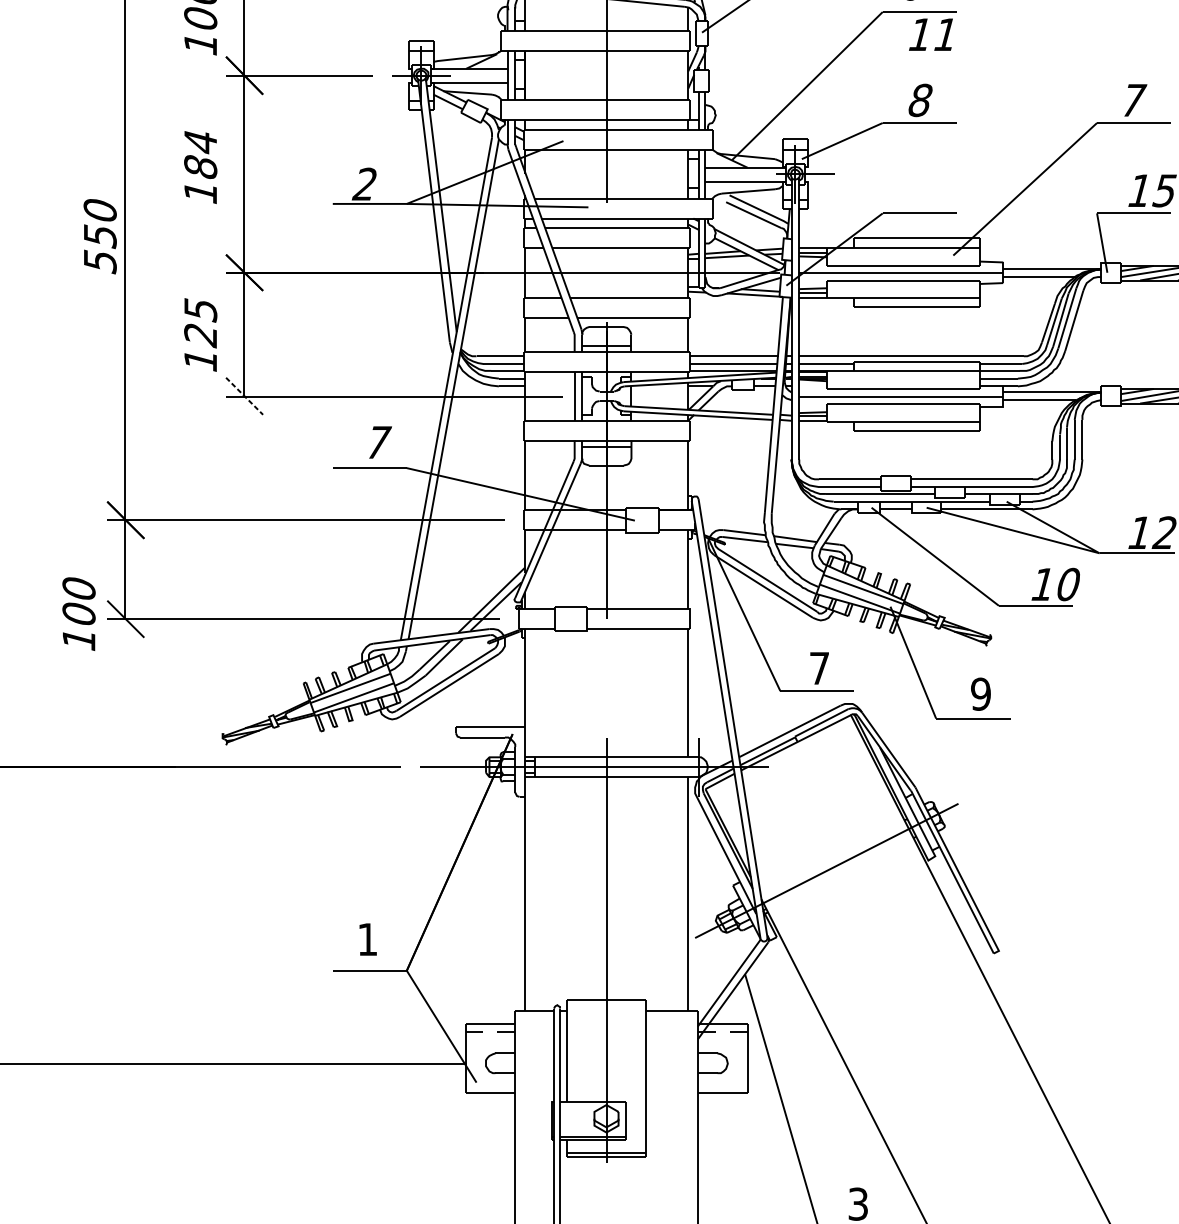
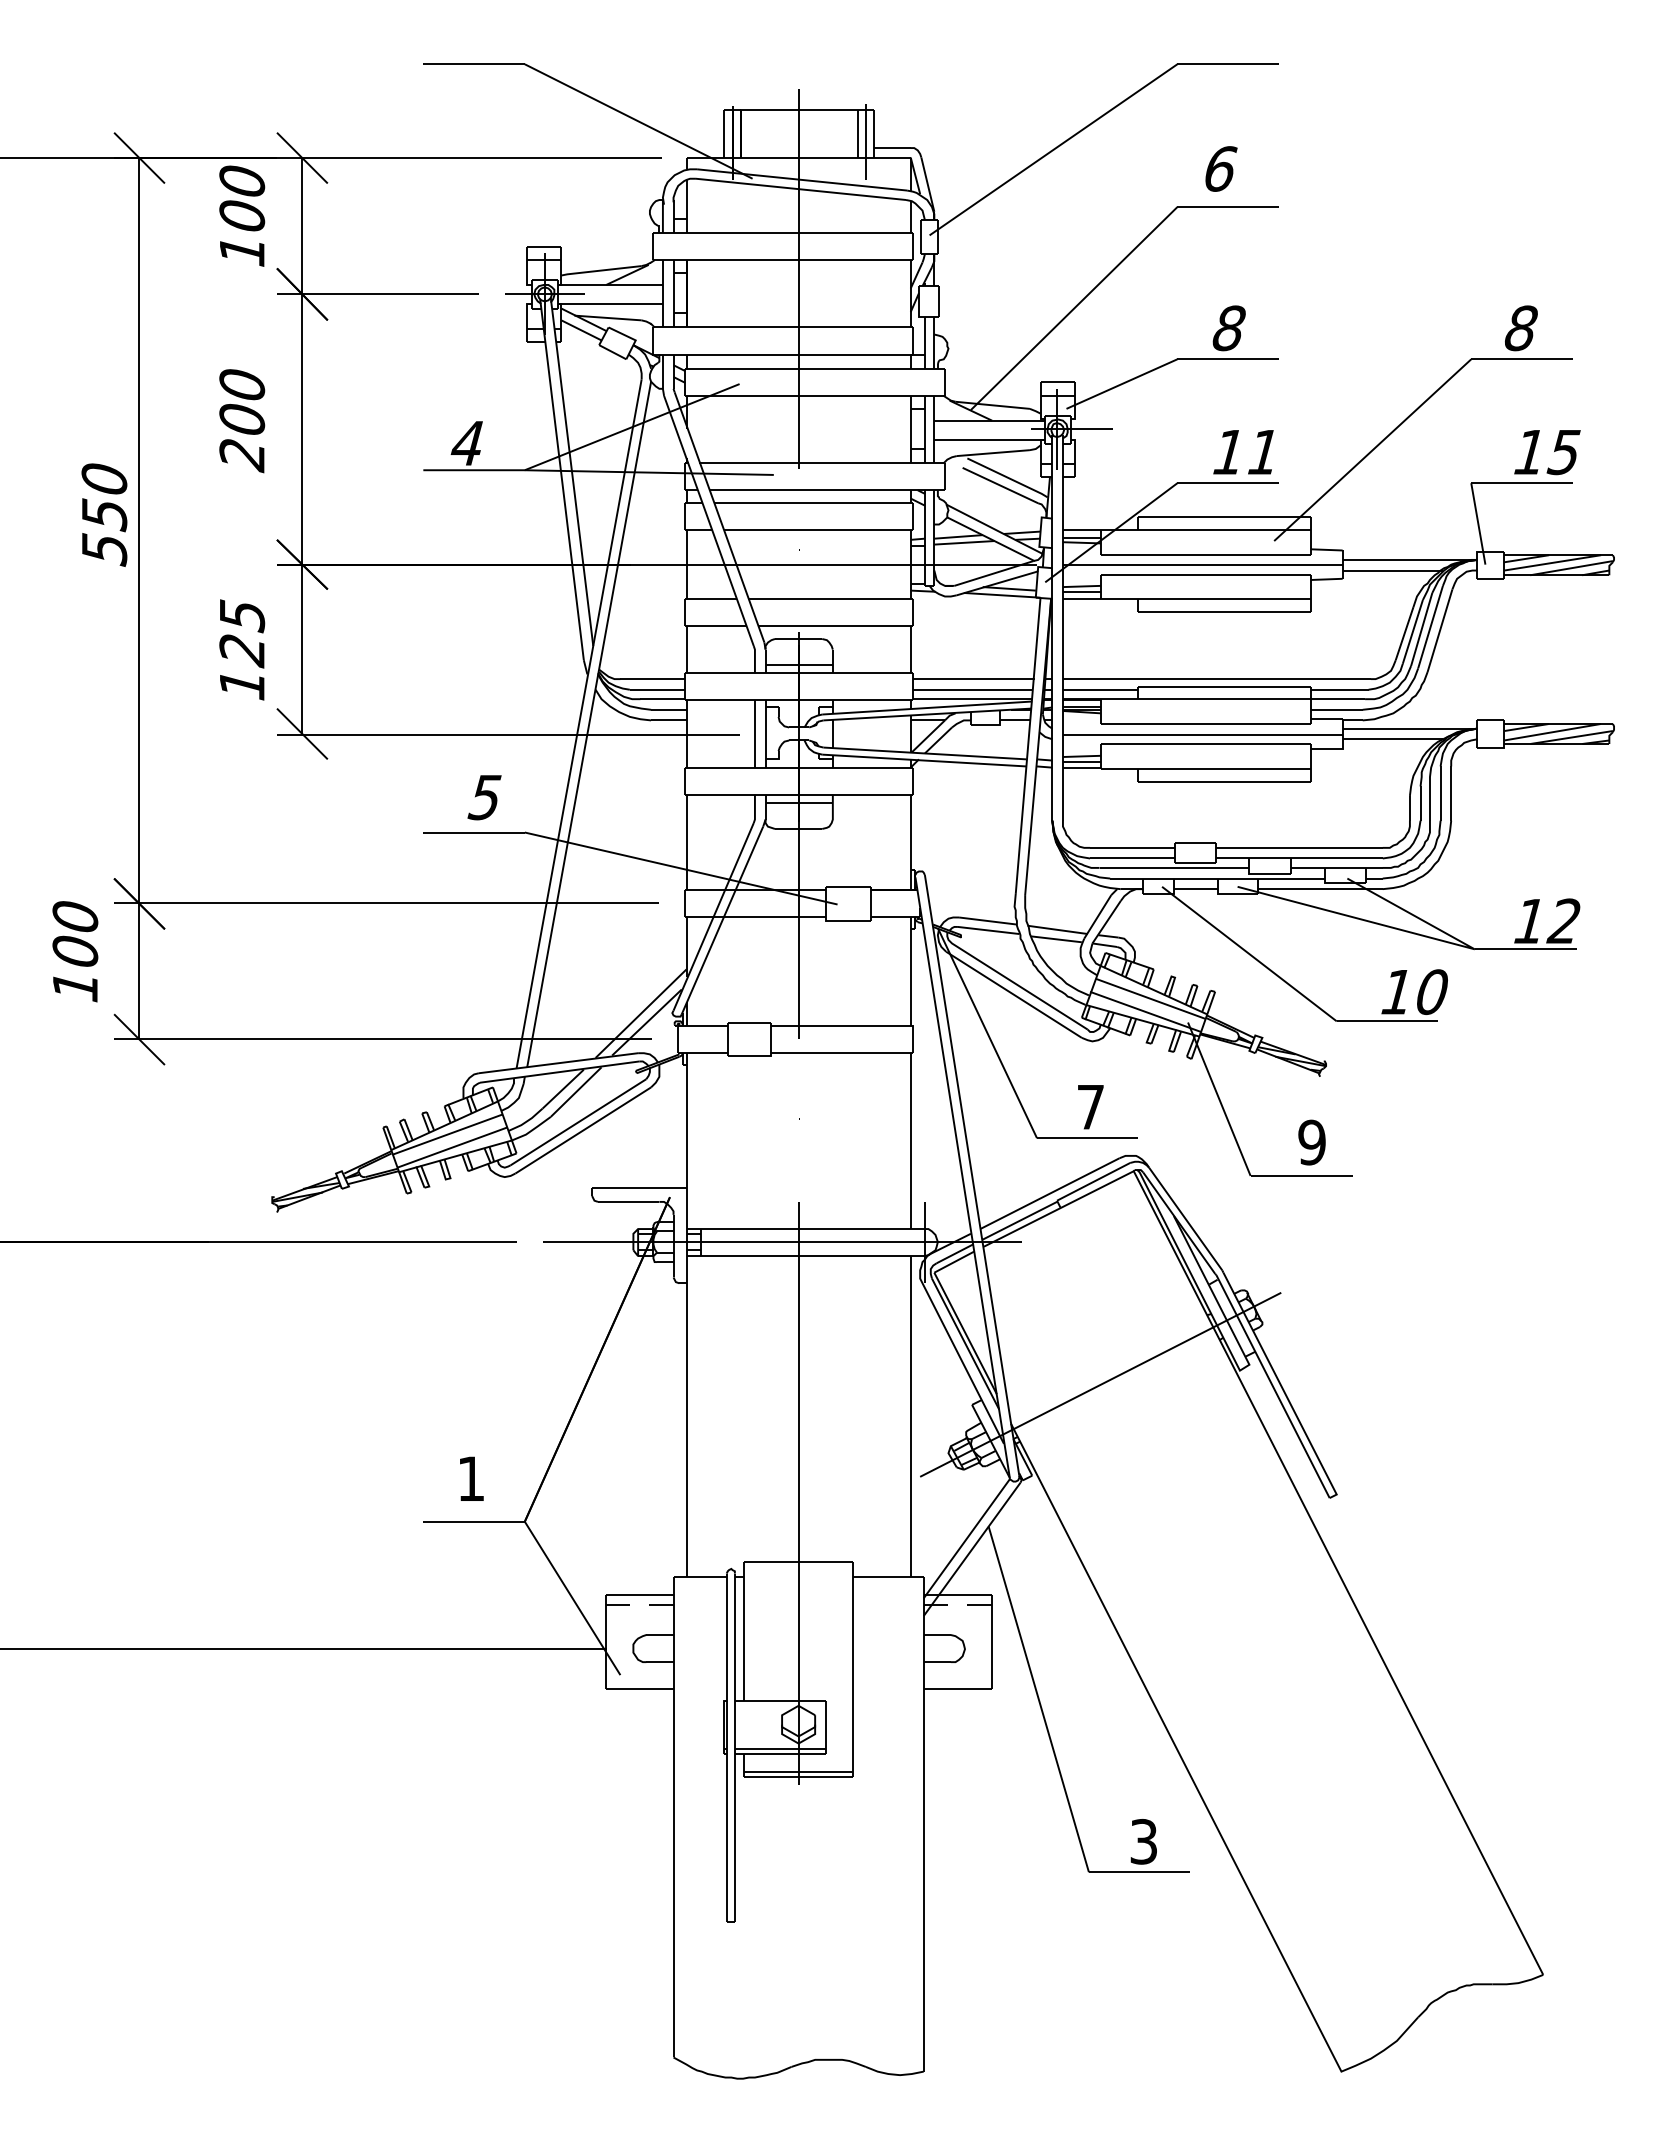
text: (930, 34) -> (1243, 452), moved
text: (1134, 100) -> (1522, 328), 7 -> 8
text: (200, 168) -> (242, 421), 184 -> 200
text: (364, 183) -> (466, 442), 2 -> 4
line: (244, 395) -> (302, 733), dashed -> solid
text: (378, 442) -> (485, 797), 7 -> 5
text: (79, 613) -> (75, 951), moved

